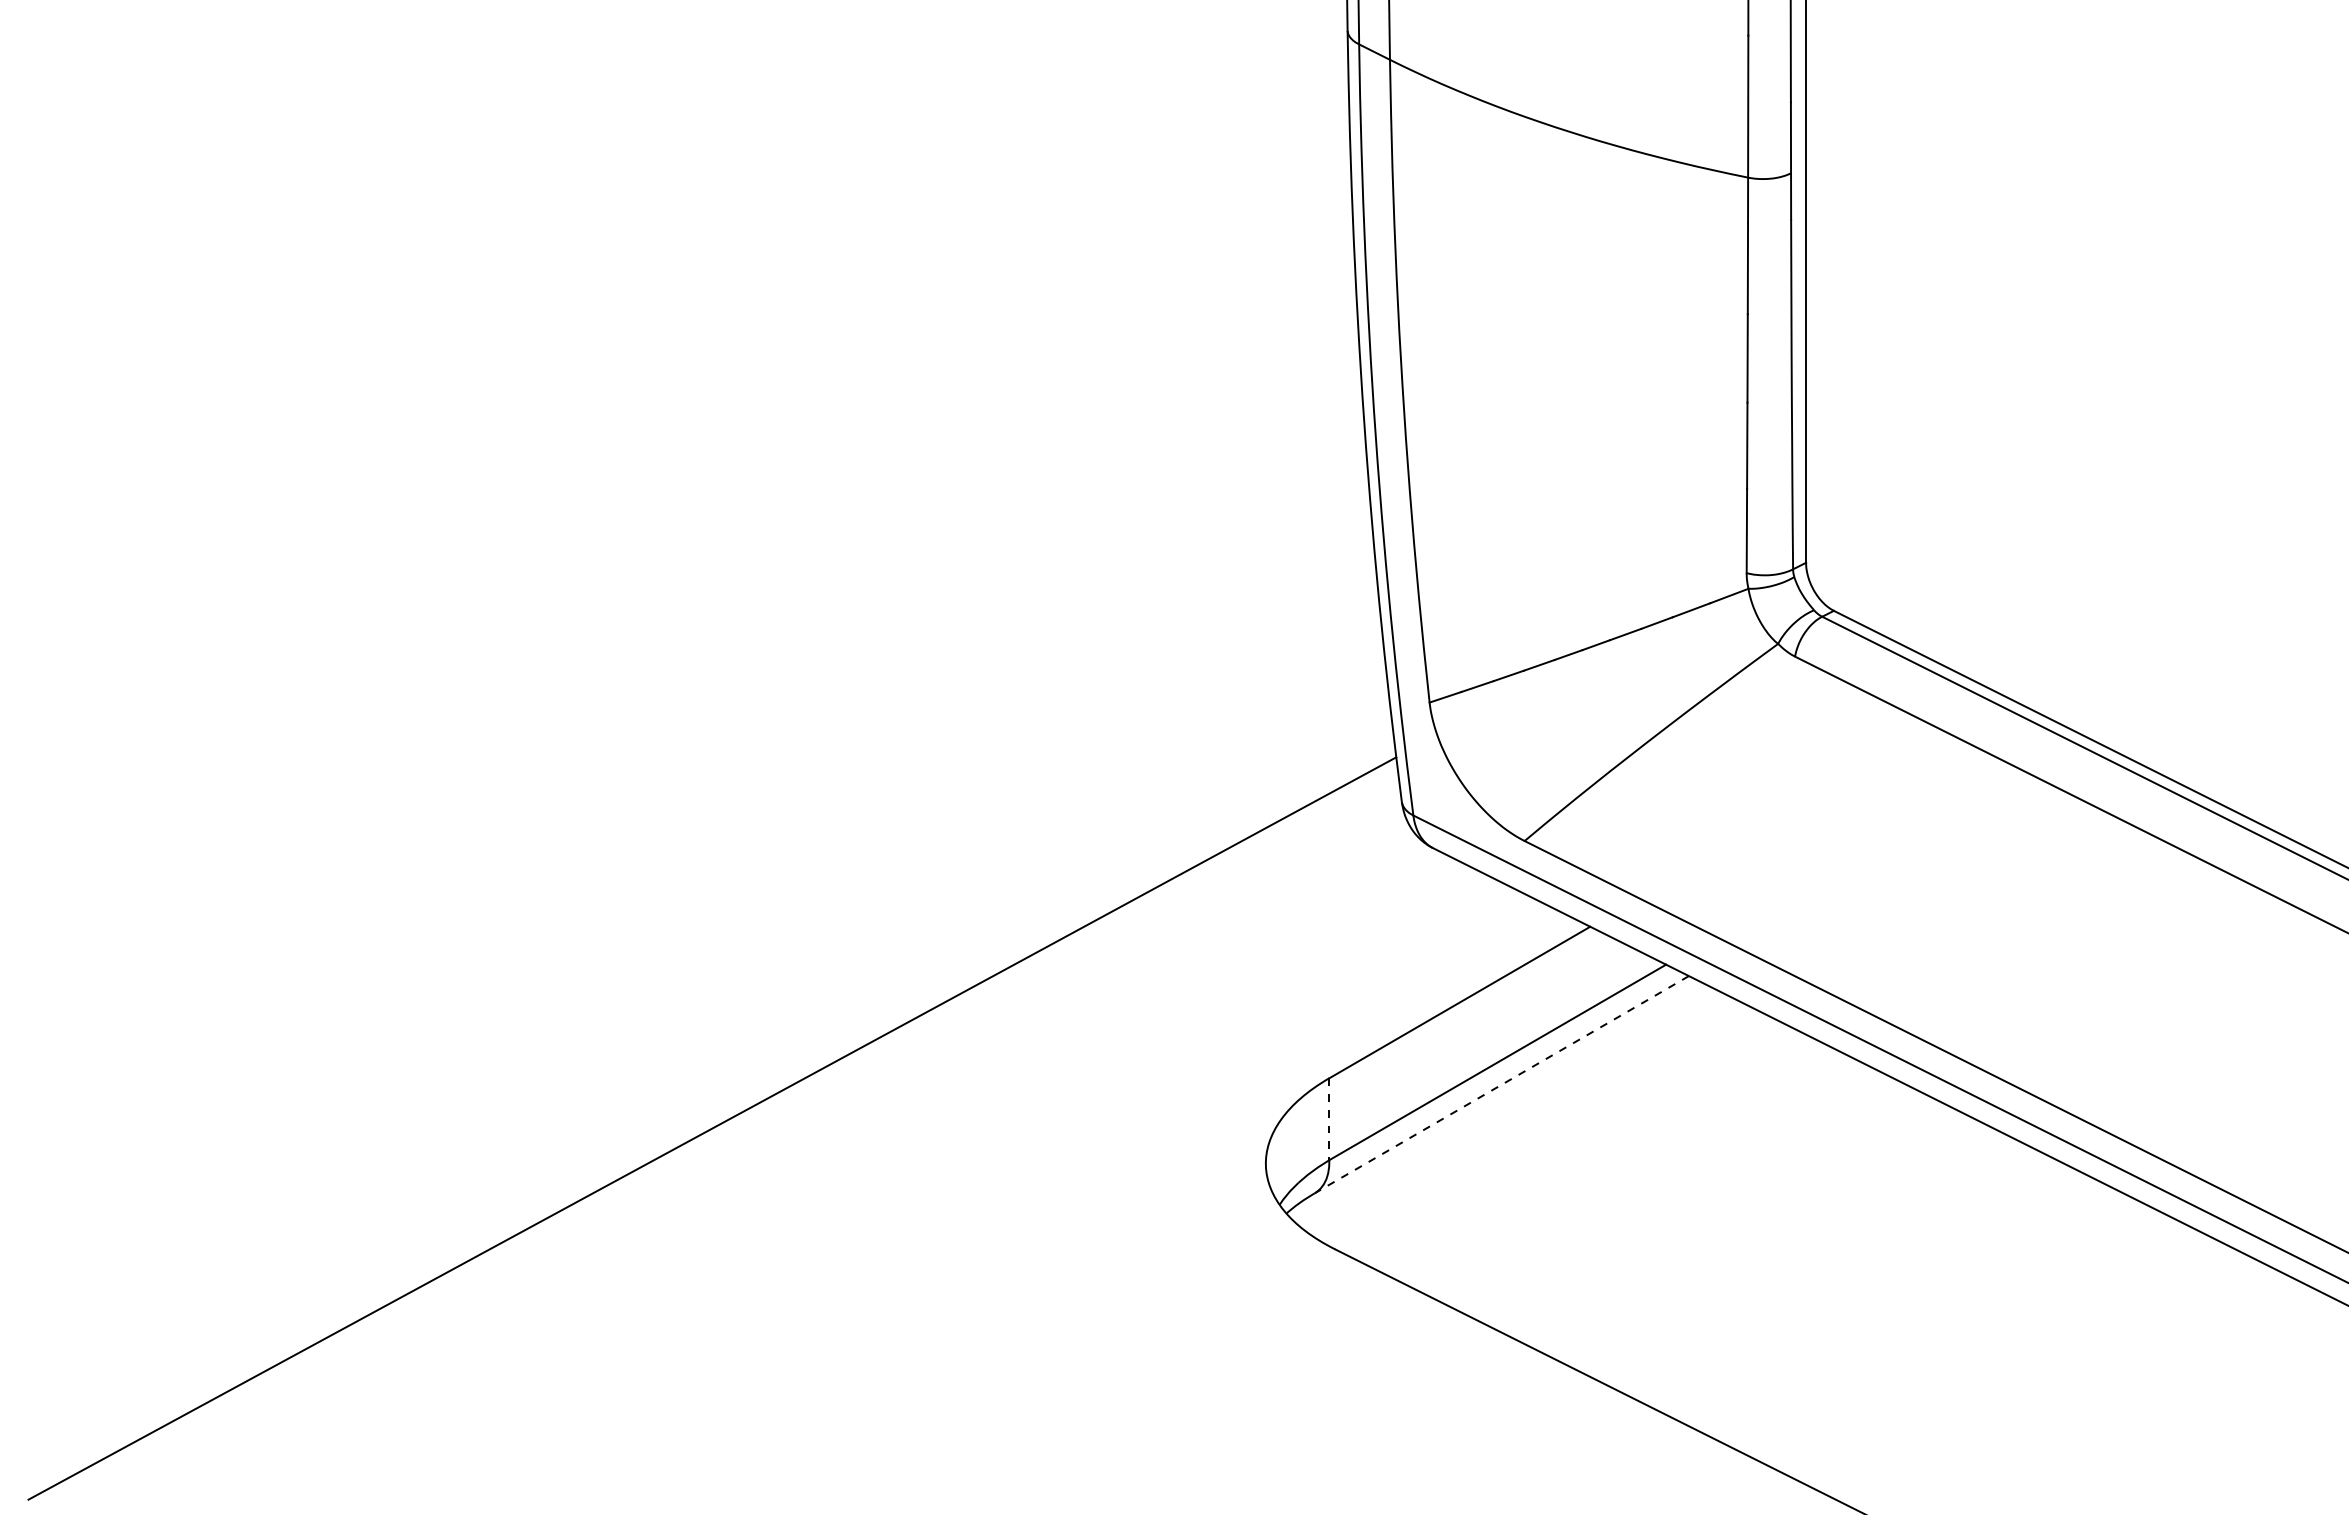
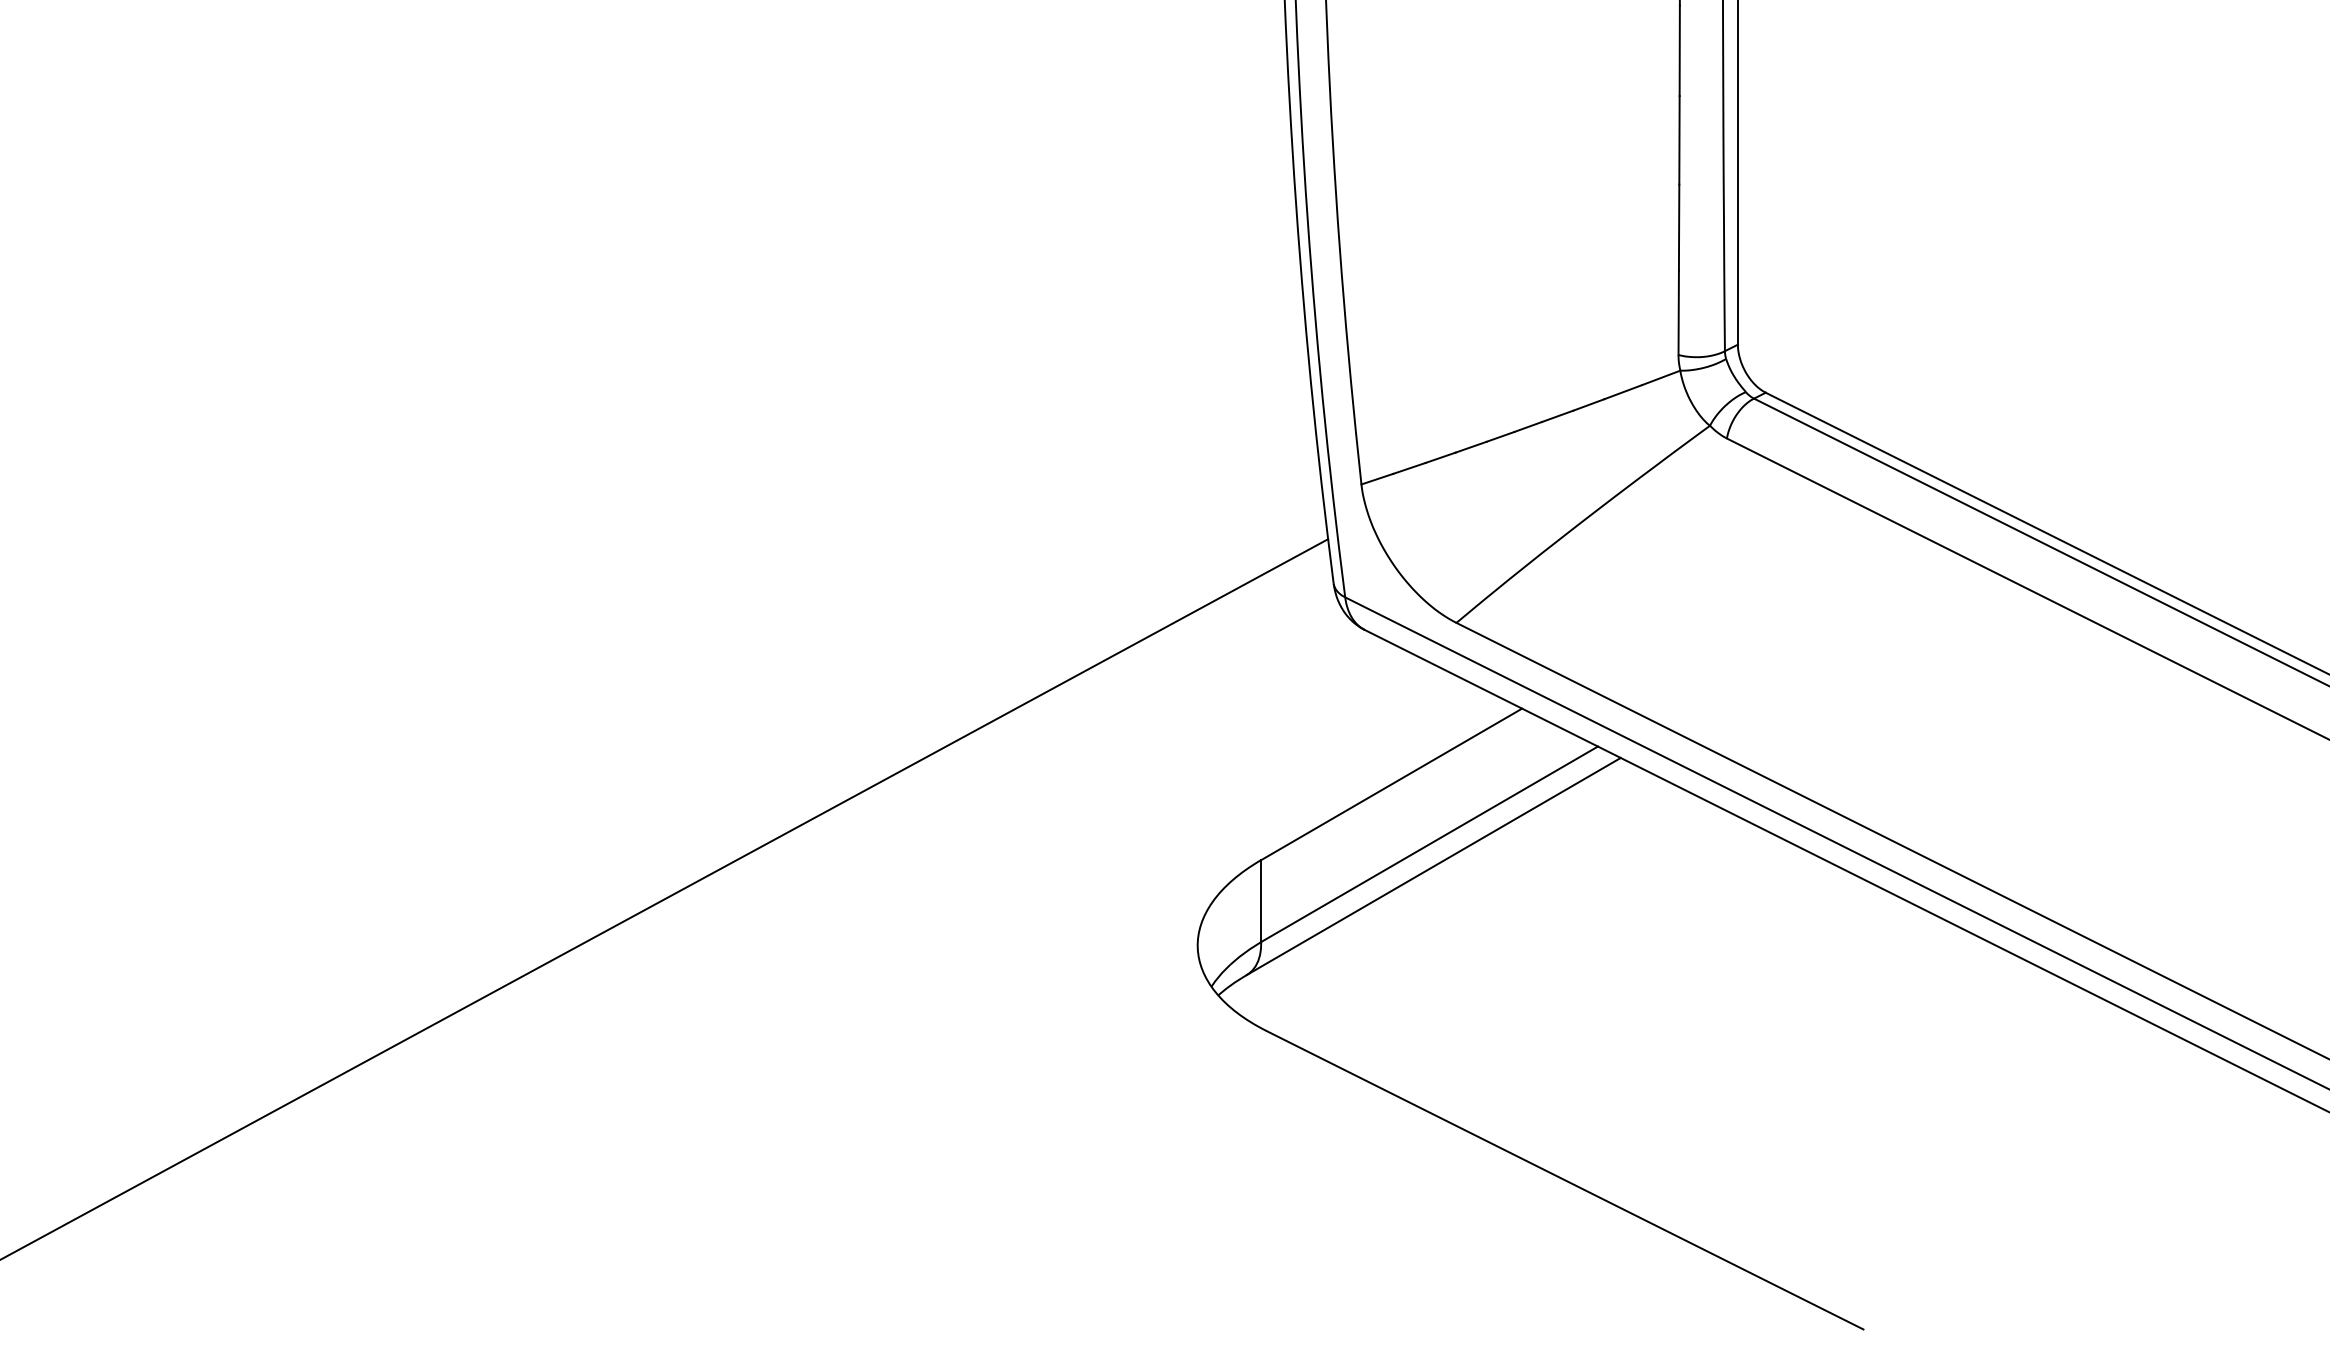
line: (1501, 1084) -> (1433, 866), dashed -> solid
line: (1329, 1119) -> (1261, 901), dashed -> solid

